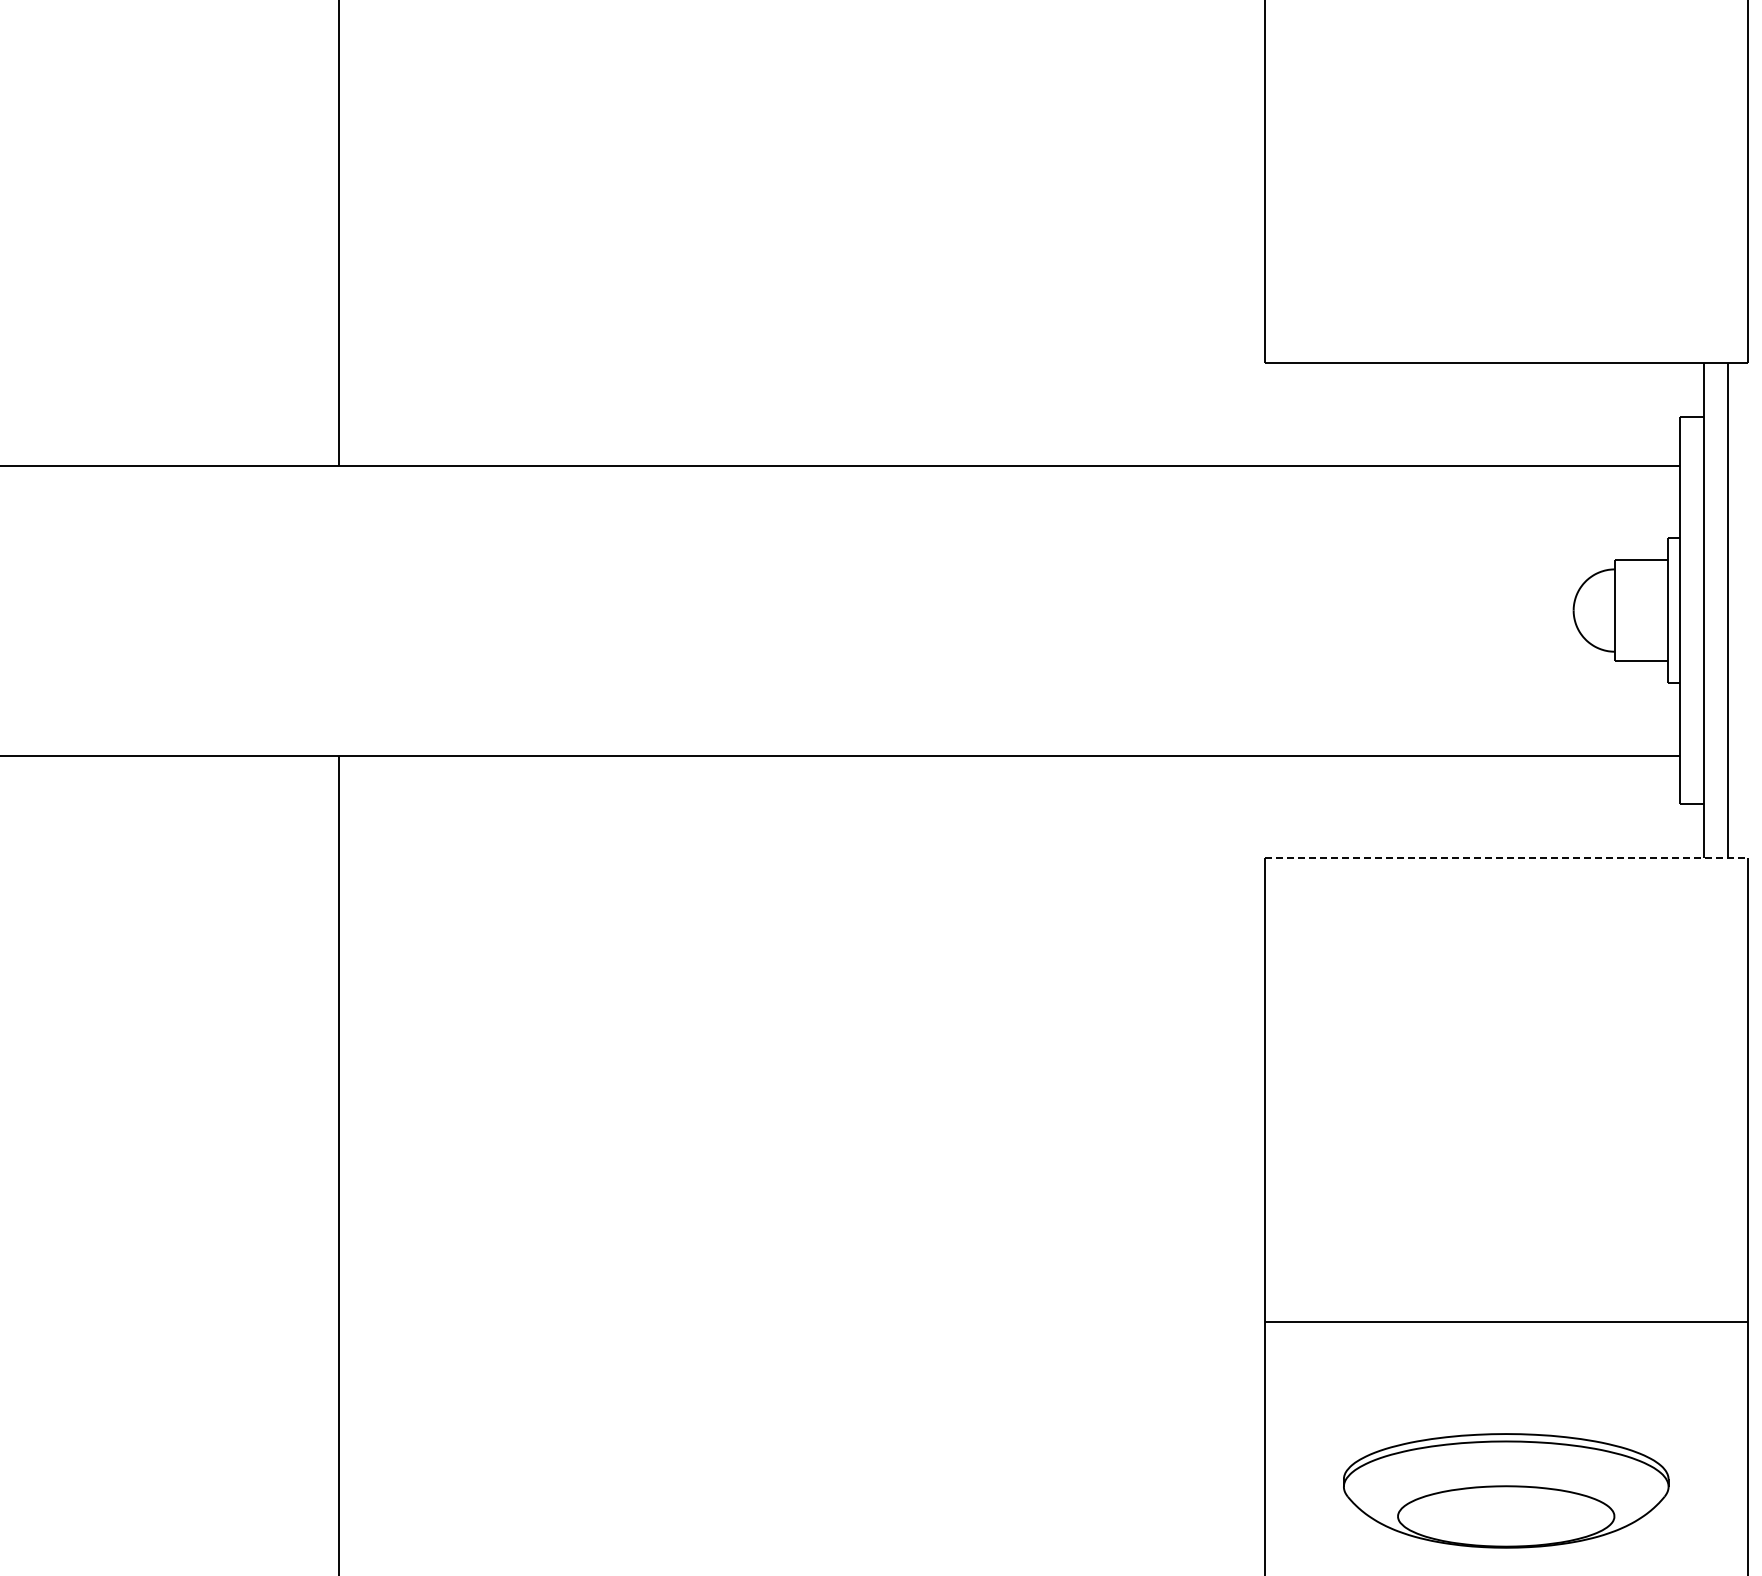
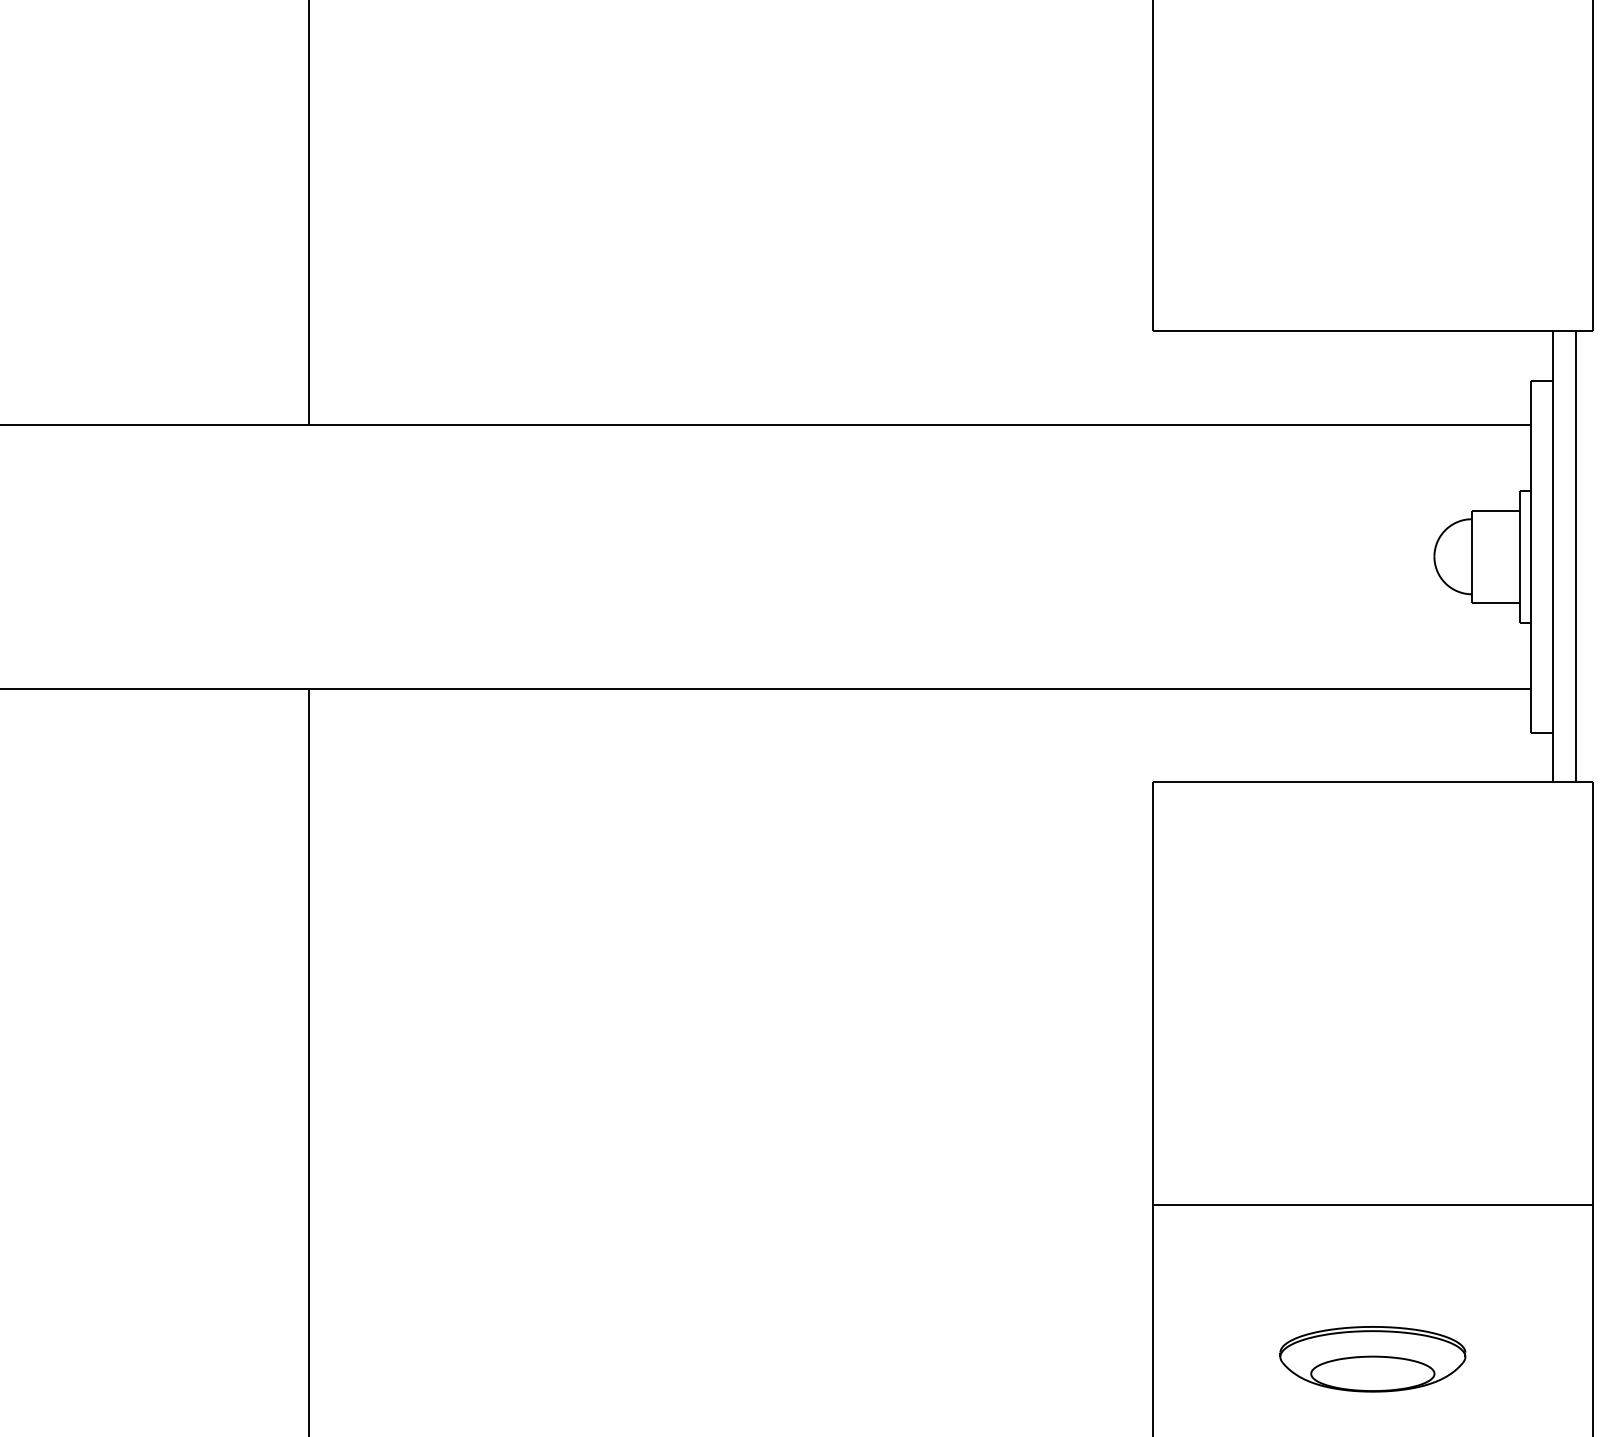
line: (1506, 857) -> (1373, 781), dashed -> solid
part: (1505, 1490) -> (1372, 1358), size x0.62

